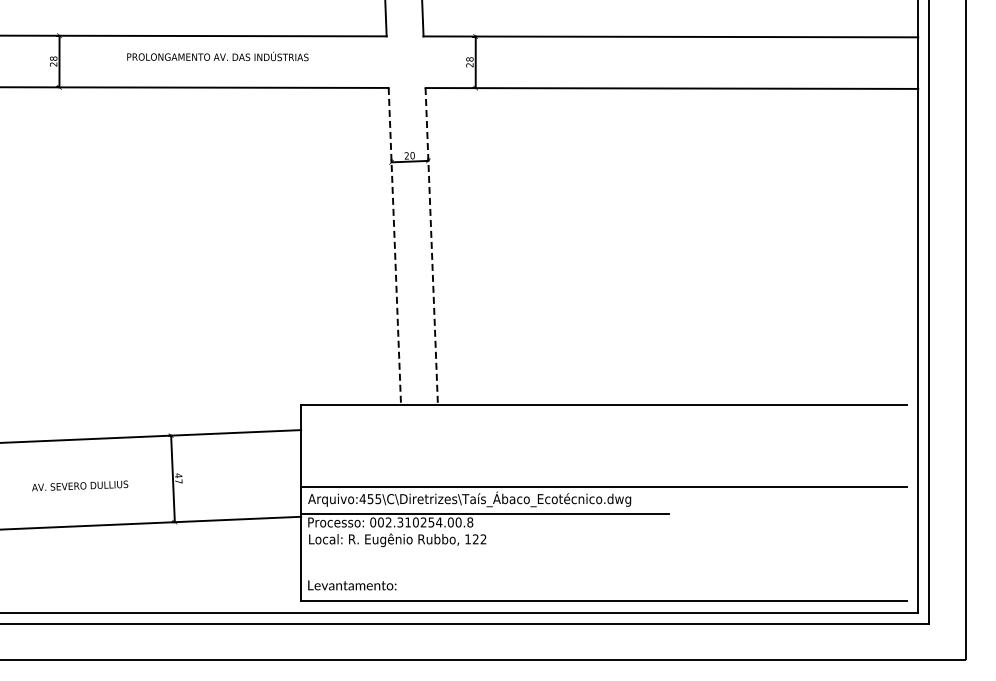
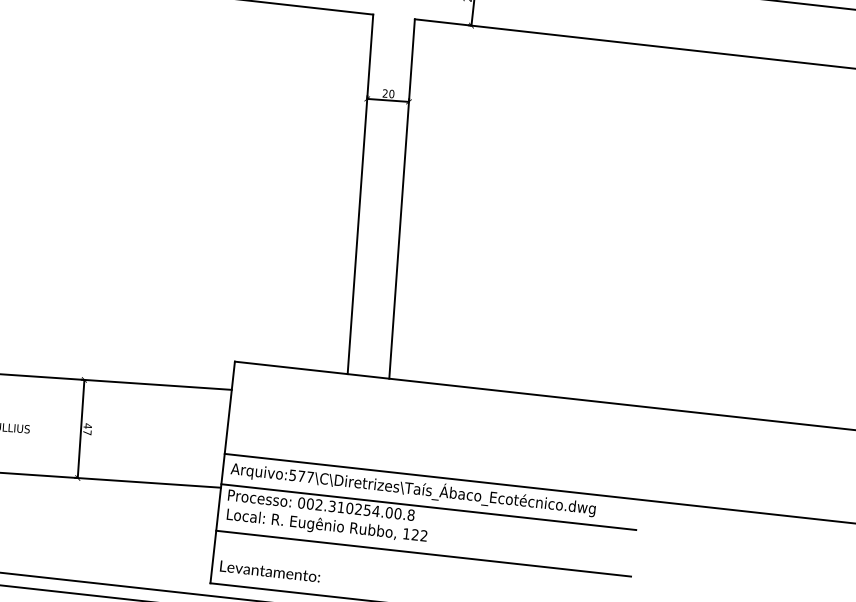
line: (394, 246) -> (360, 194), dashed -> solid
line: (431, 246) -> (401, 198), dashed -> solid
text: (370, 499) -> (301, 476), Arquivo:455 -> Arquivo:577
line: (484, 554) -> (423, 553), added

